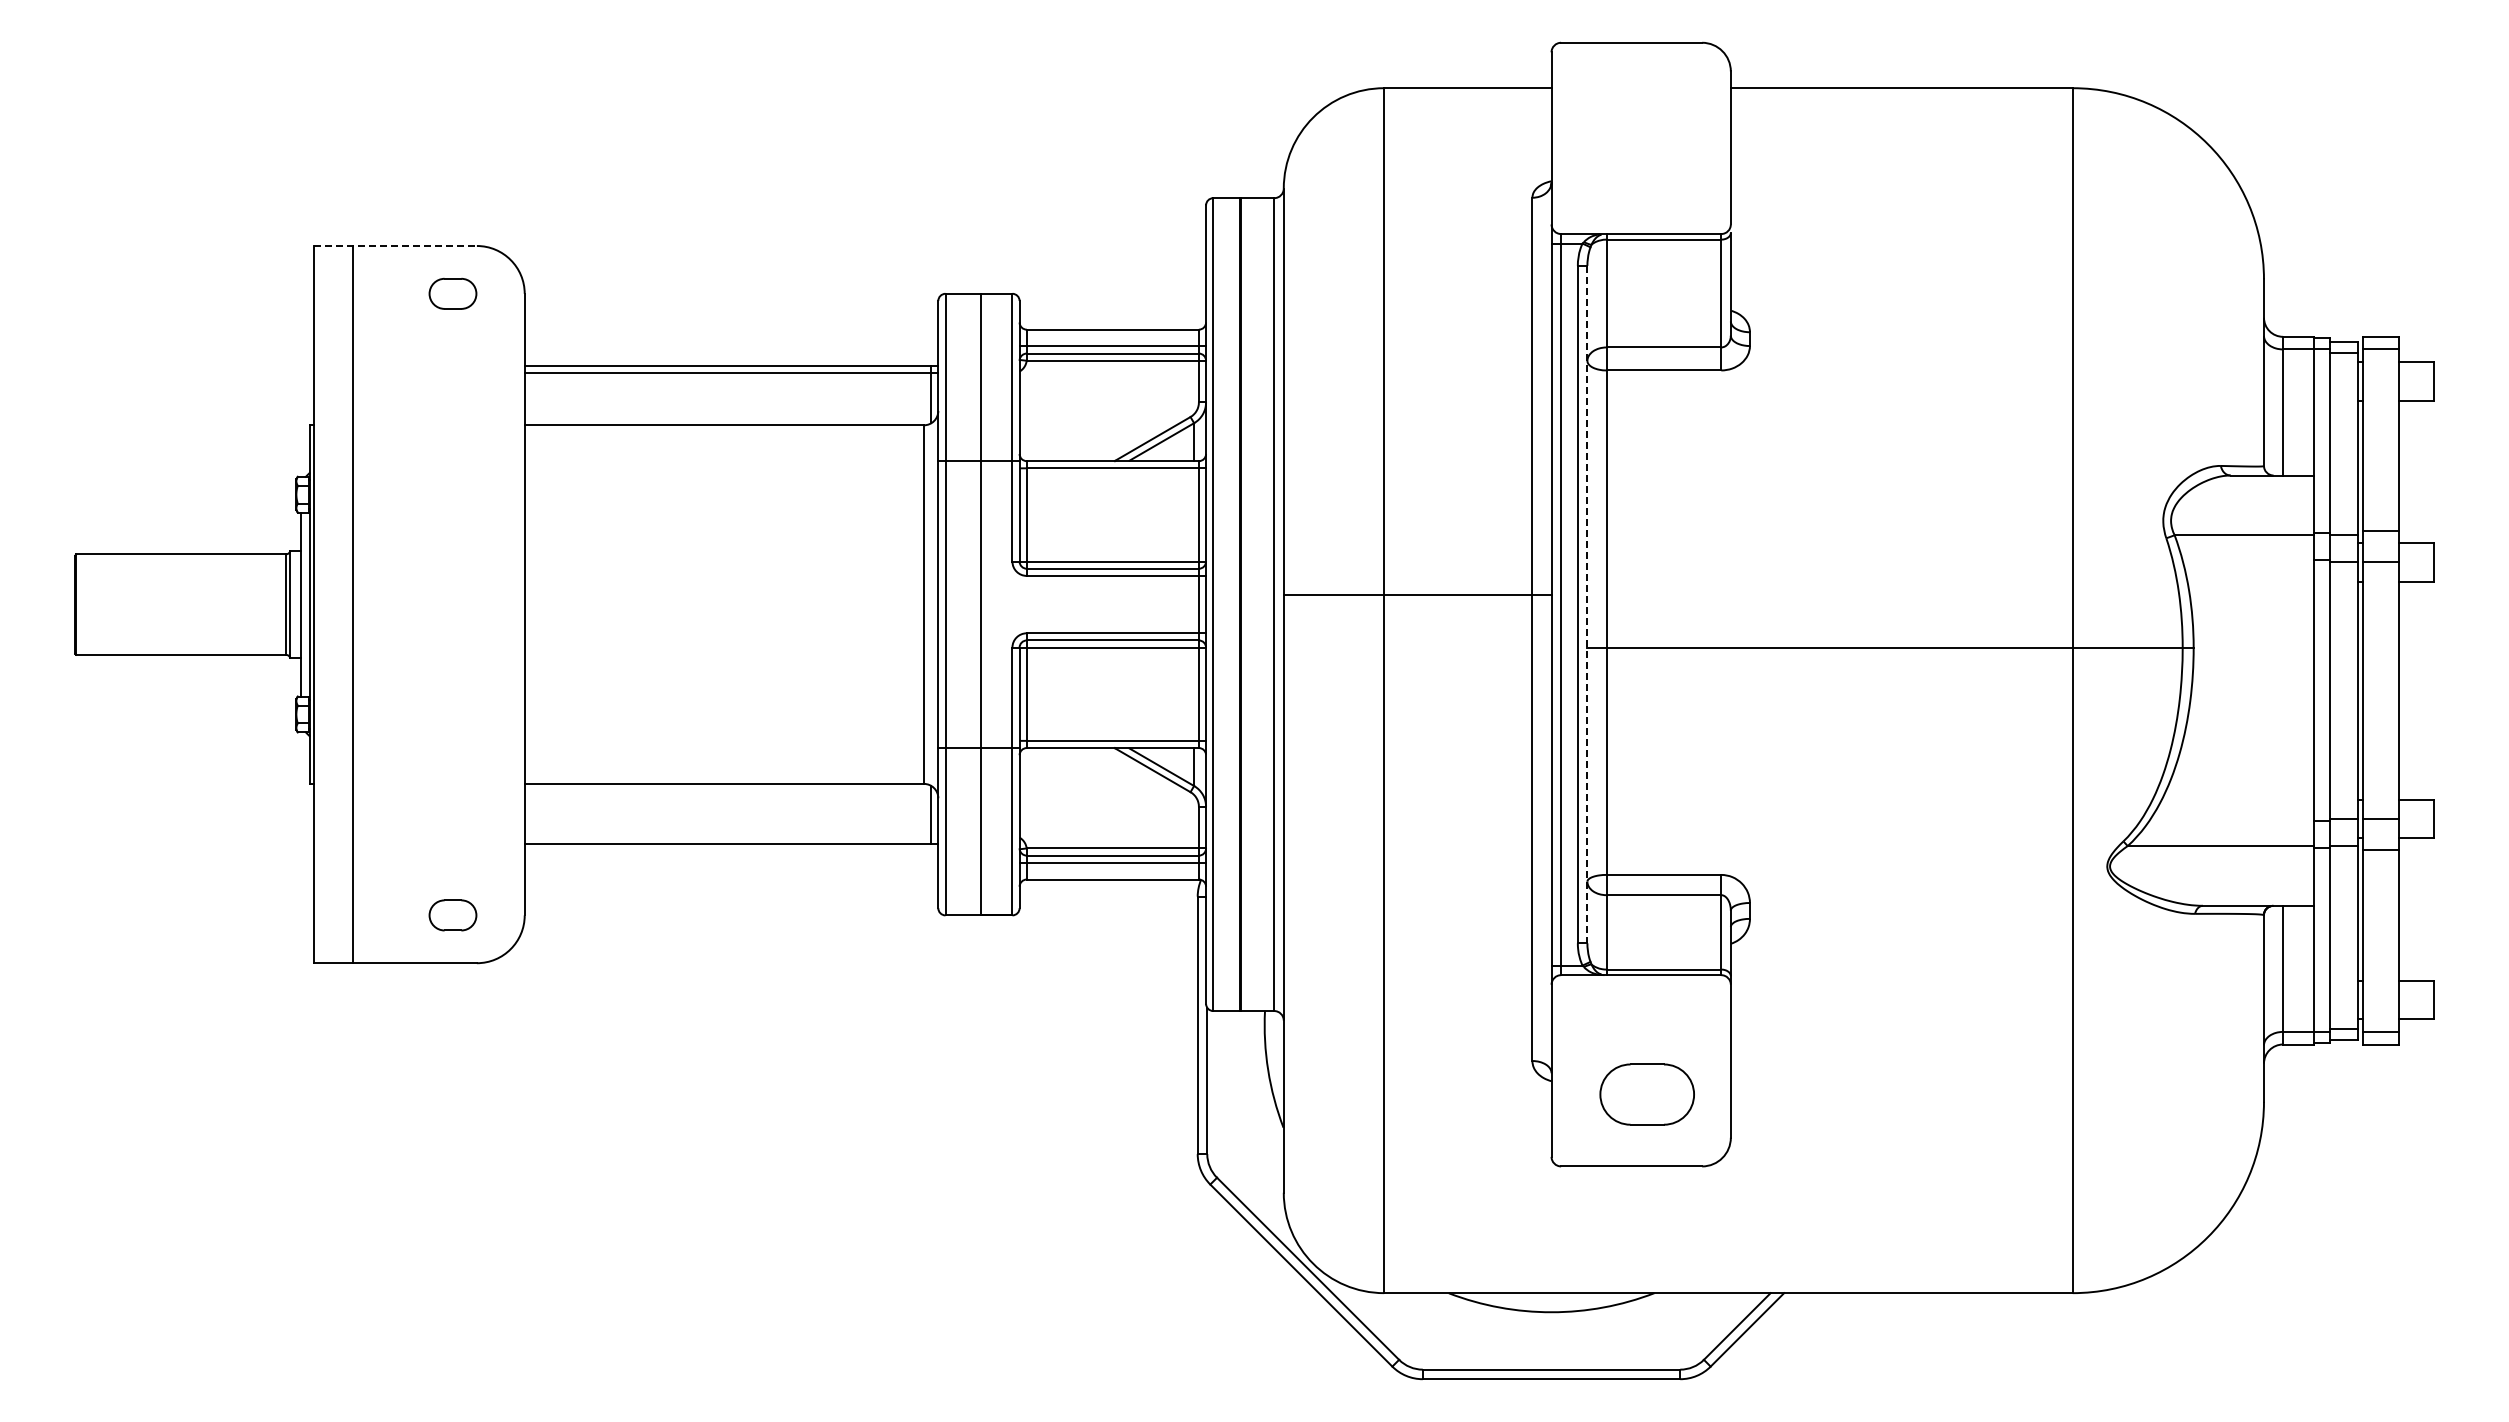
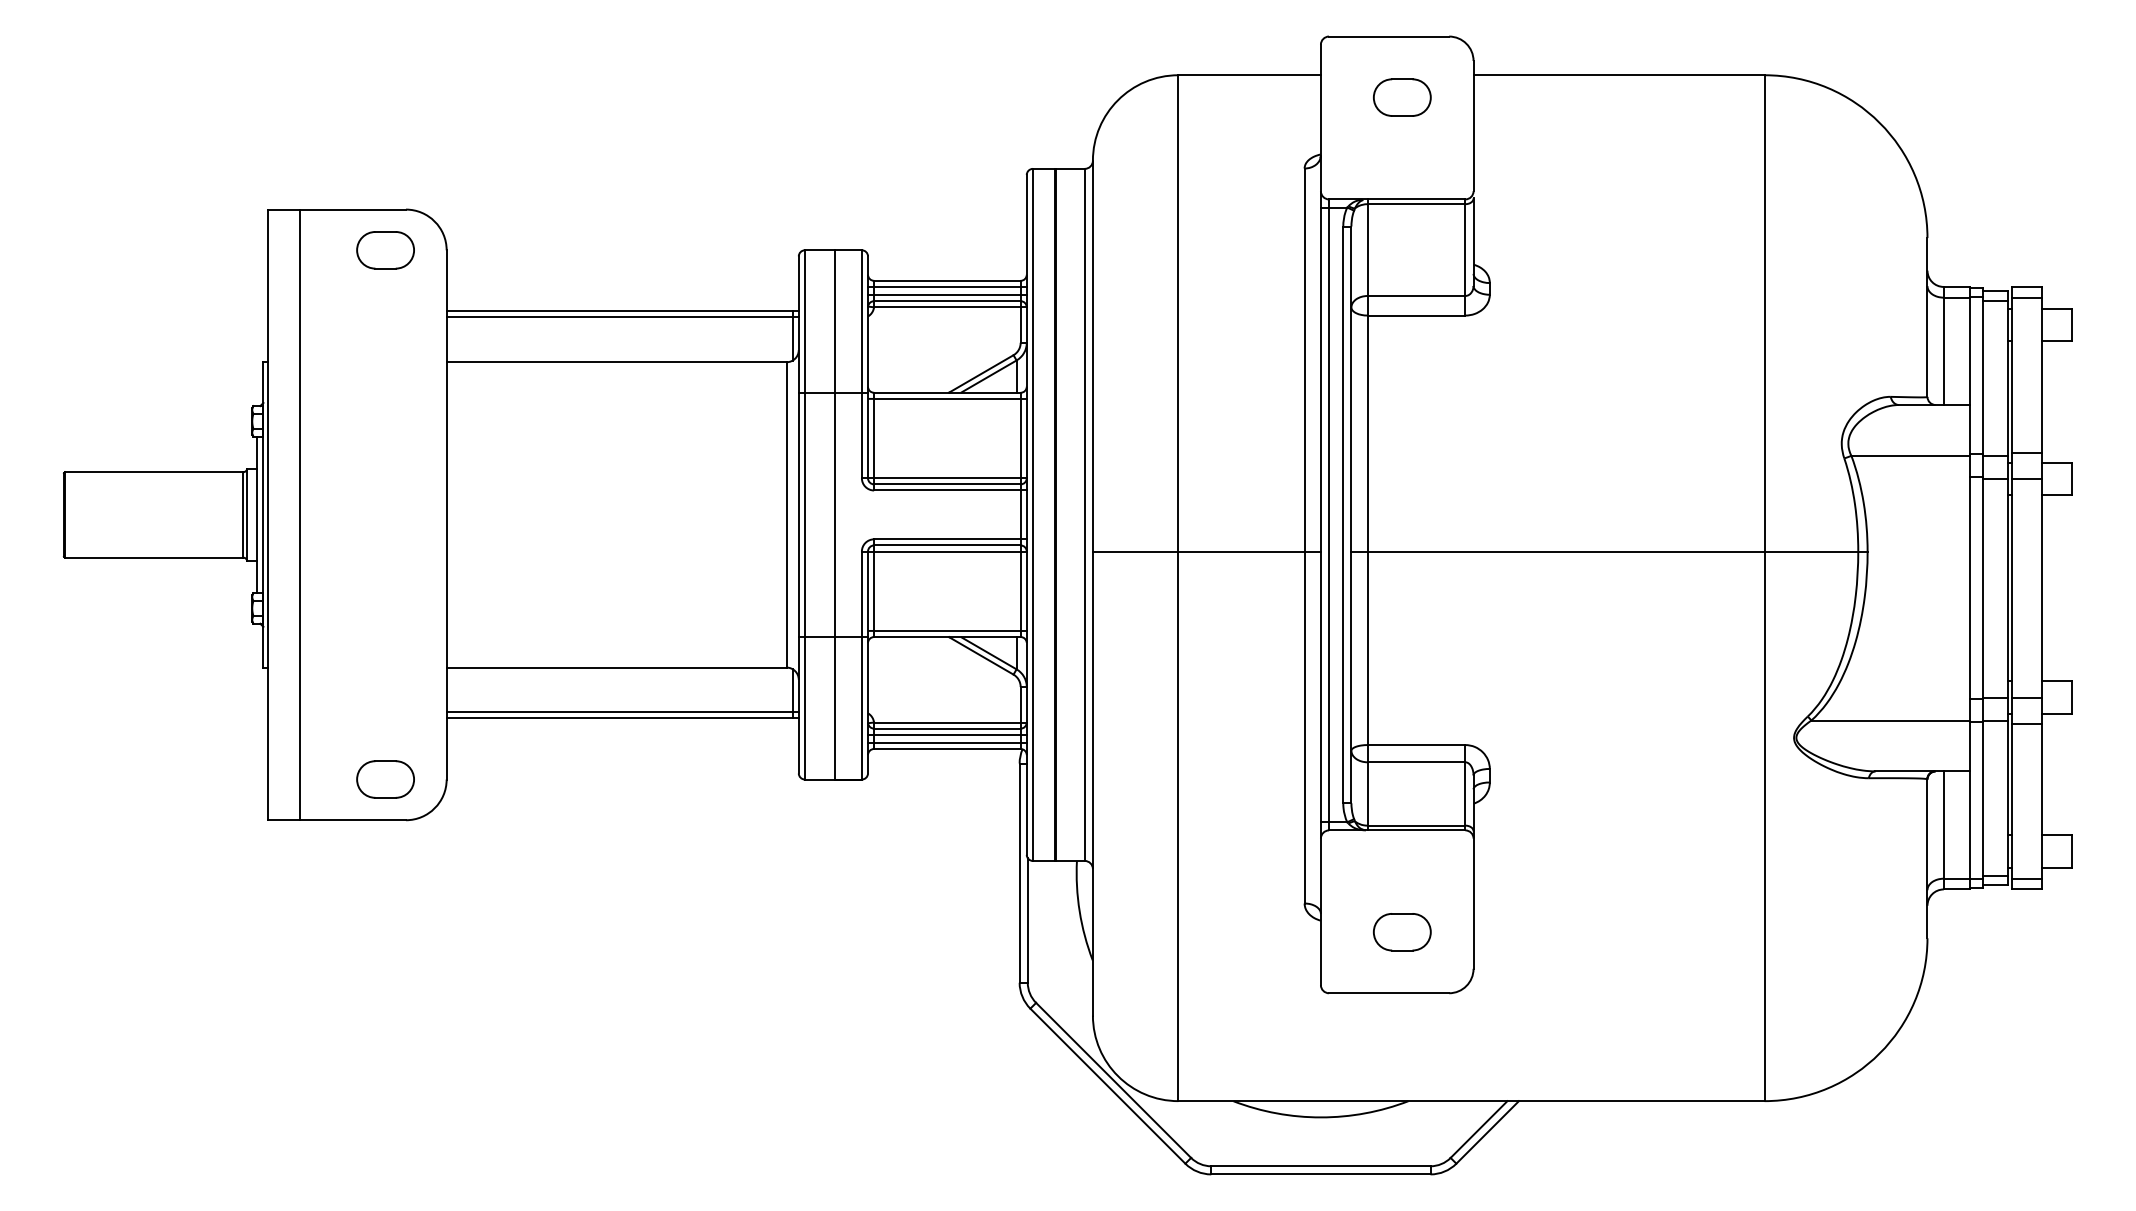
part: (1646, 114) -> (1401, 97), added
line: (396, 246) -> (337, 210), dashed -> solid
part: (452, 293) -> (385, 250), size x1.43
line: (1112, 336) -> (947, 286), added
line: (1417, 594) -> (1206, 551), moved
line: (1587, 604) -> (1351, 514), dashed -> solid
line: (731, 836) -> (622, 712), added
line: (1112, 872) -> (947, 743), added
part: (452, 915) -> (385, 779), size x1.43
part: (1646, 1094) -> (1401, 932), size x0.71

